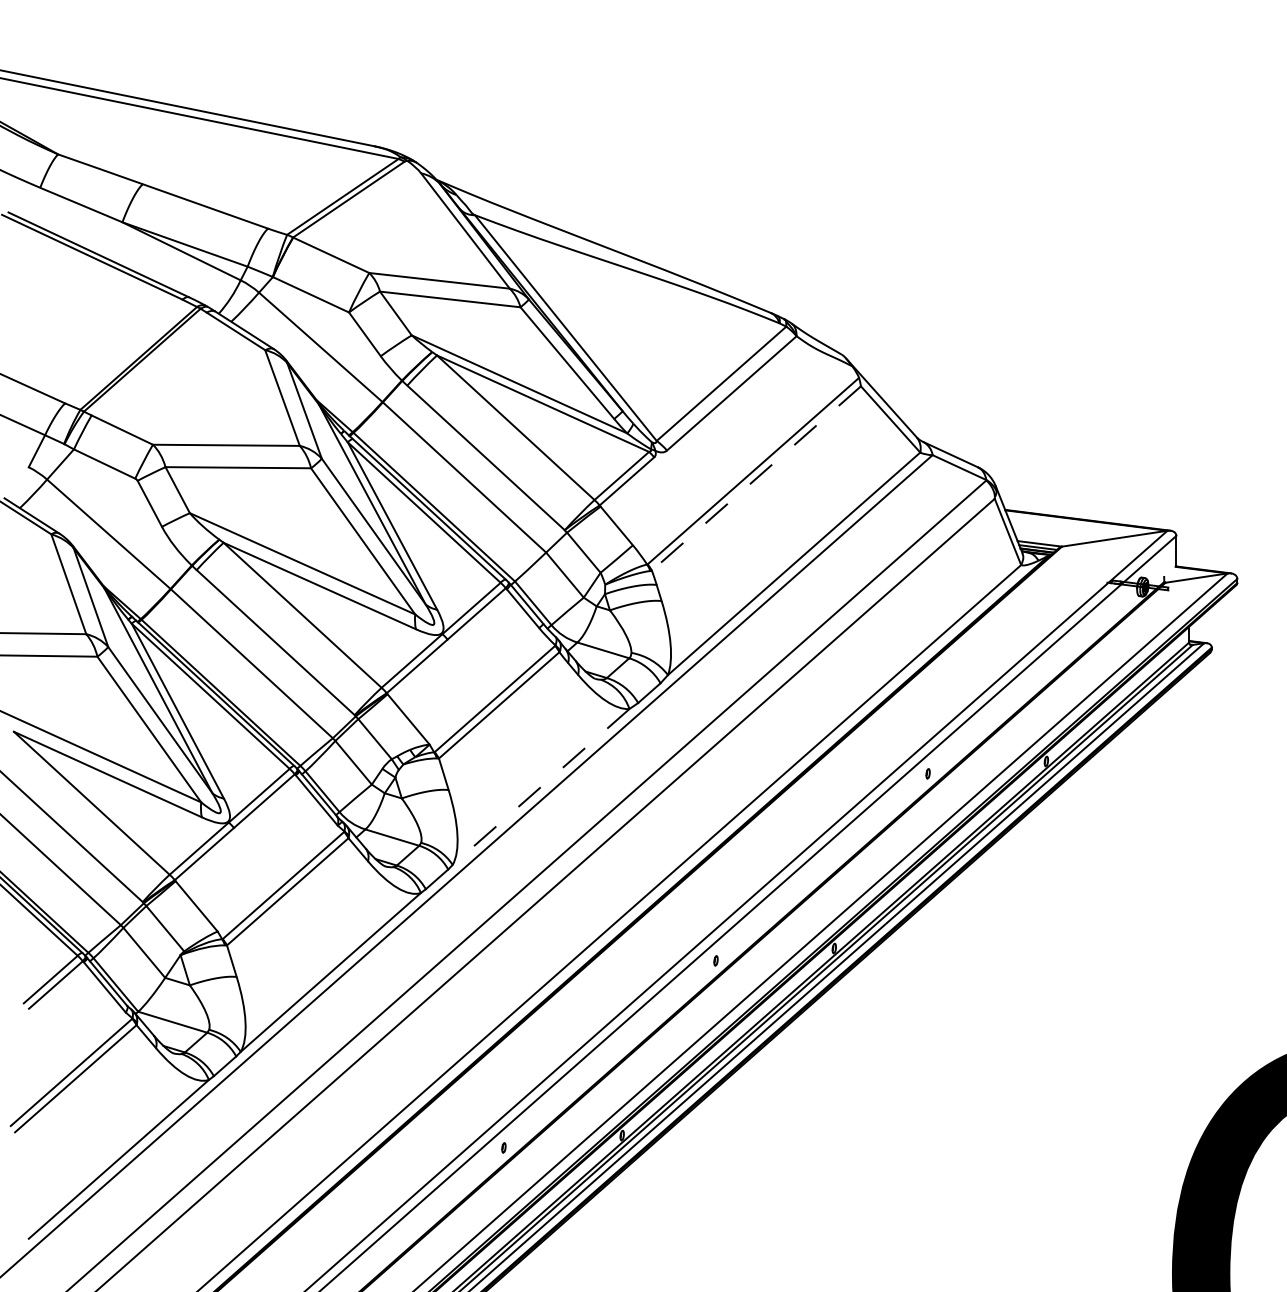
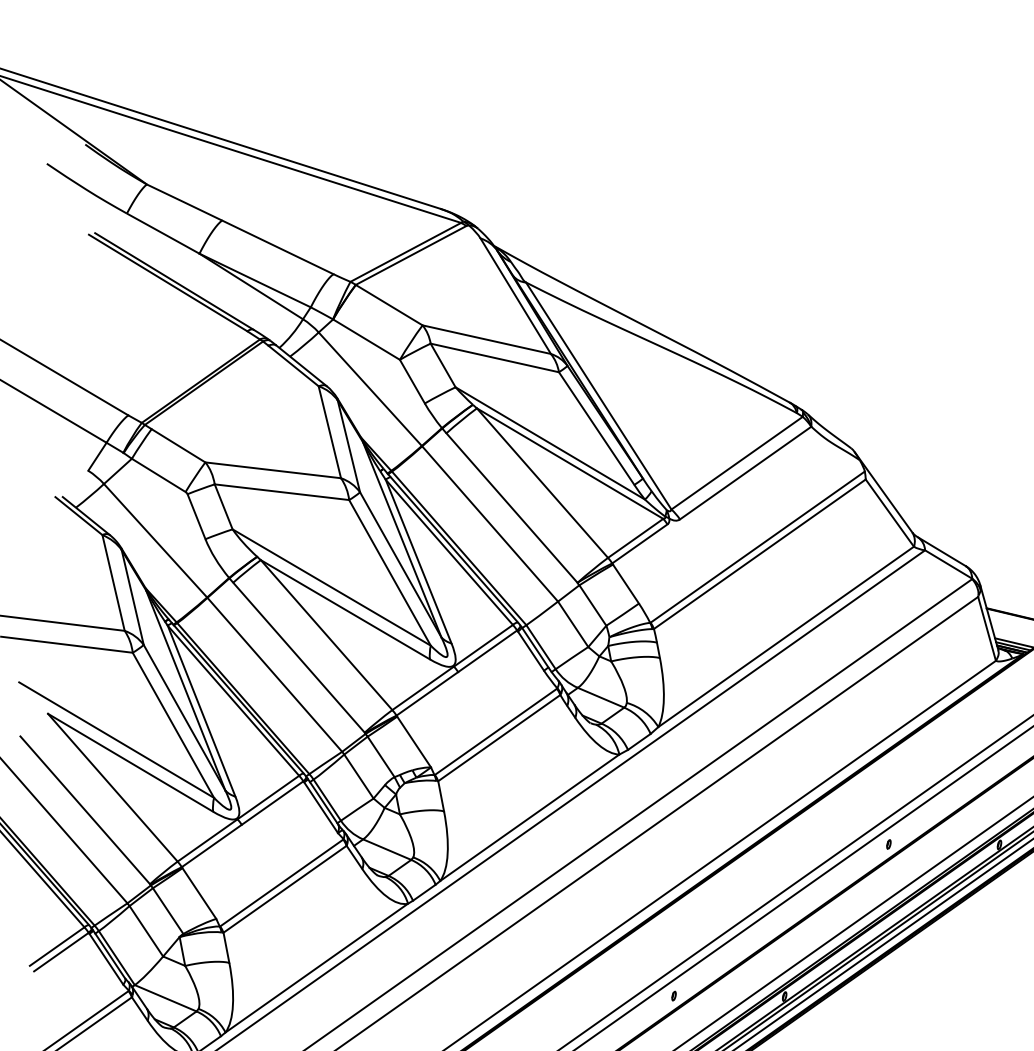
line: (756, 478) -> (759, 554), dashed -> solid
line: (541, 786) -> (530, 817), dashed -> solid

